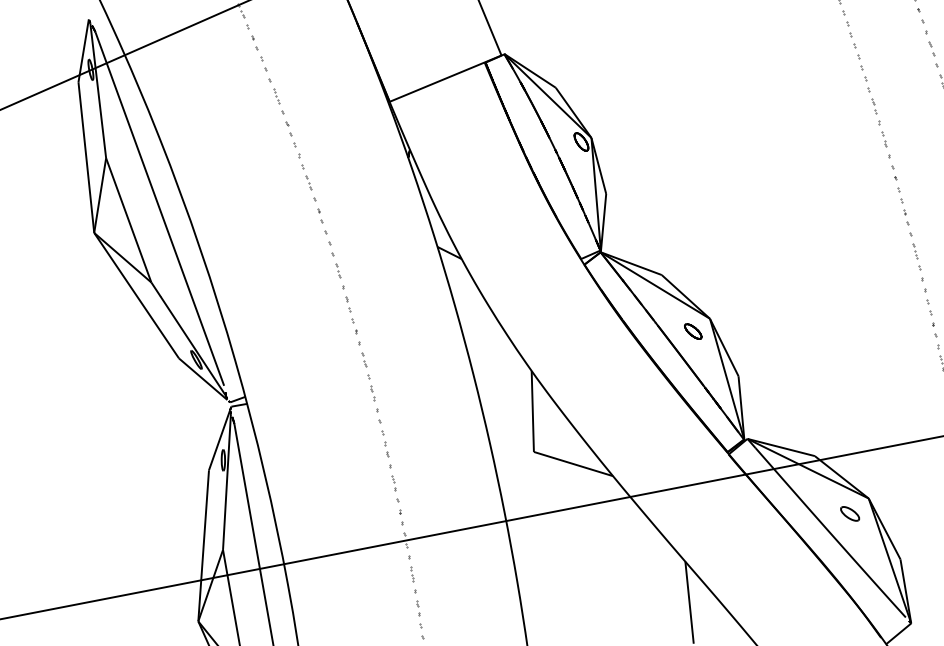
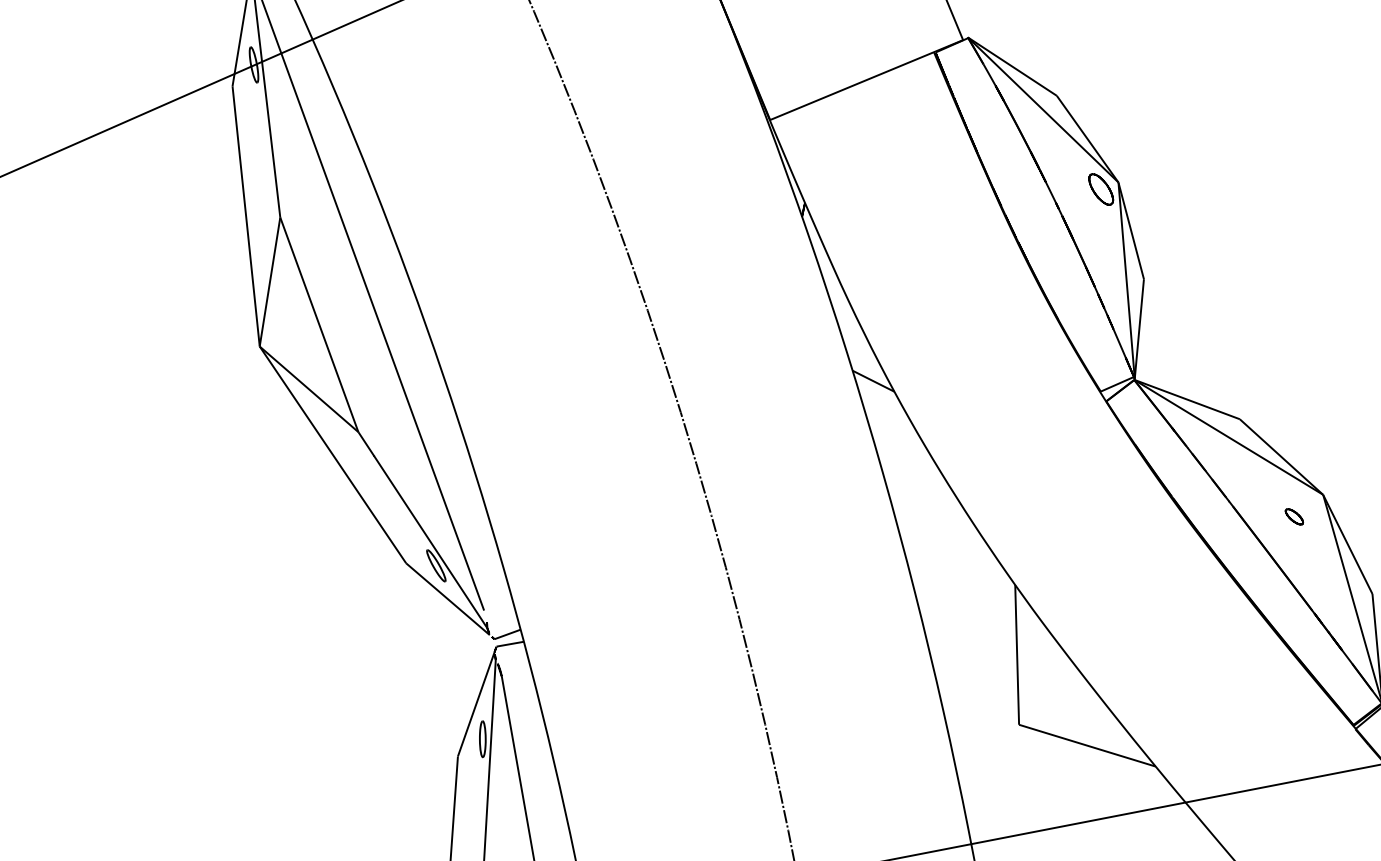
part: (693, 331) -> (1294, 516), size x0.6

